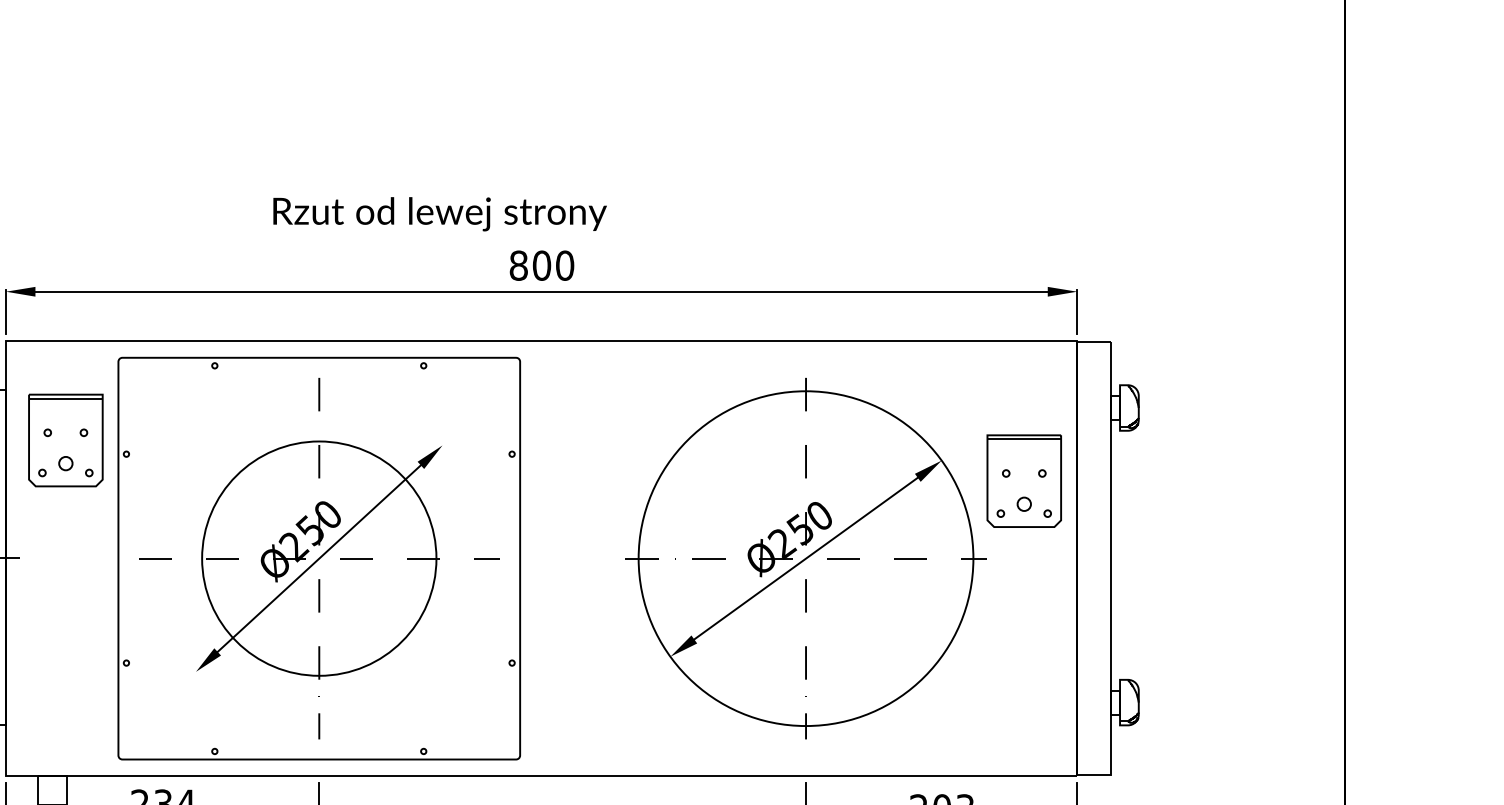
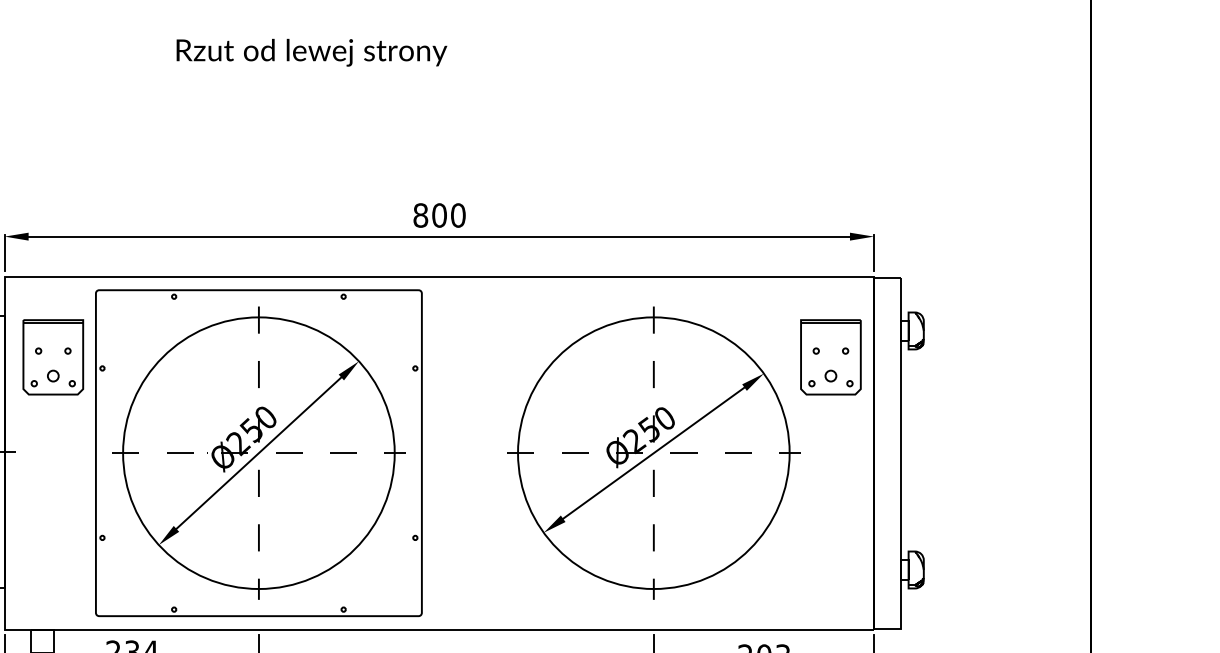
text: (439, 213) -> (311, 52), moved
part: (1023, 481) -> (830, 357), moved
circle: (318, 559) -> (258, 453), size x1.43

